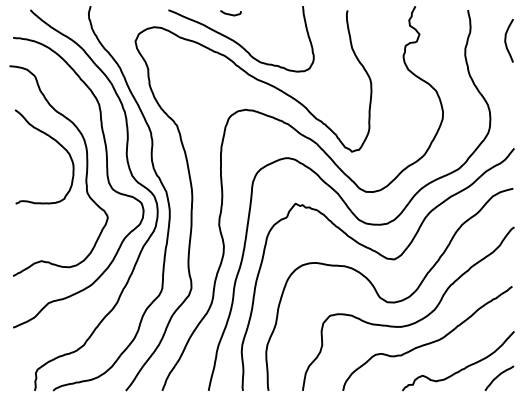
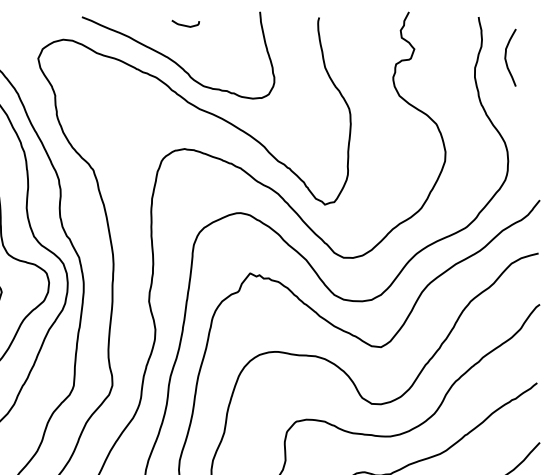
curve: (230, 13) -> (185, 24), moved
curve: (506, 40) -> (507, 57), moved

